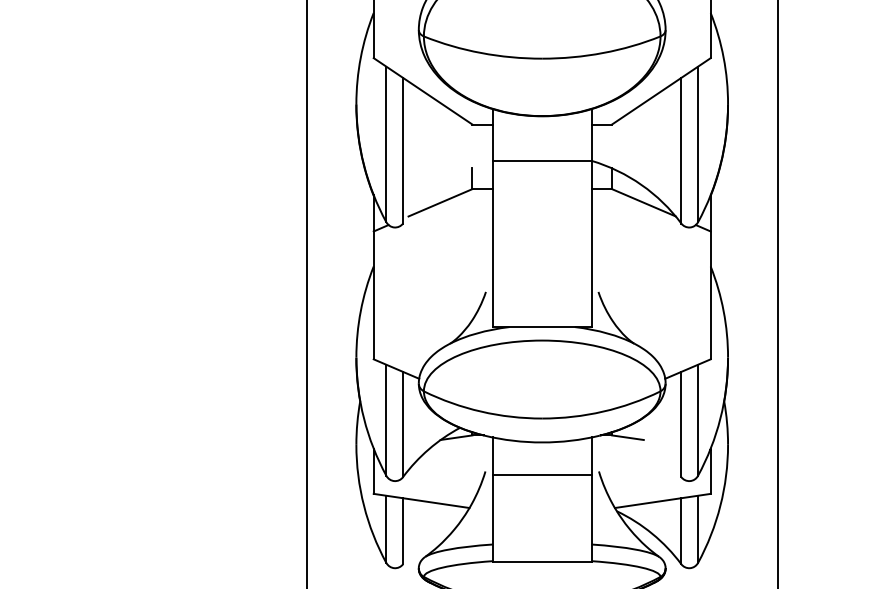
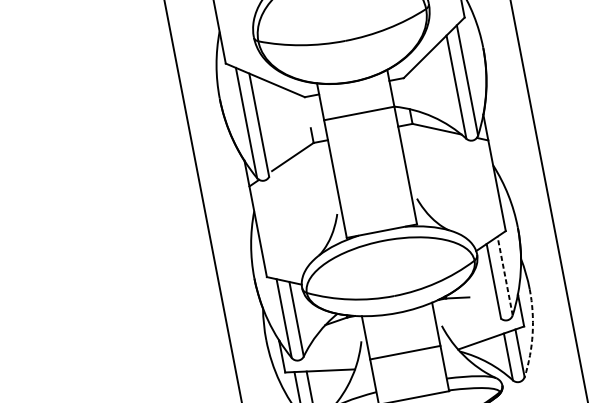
line: (698, 420) -> (505, 276), solid -> dashed
line: (541, 475) -> (404, 352), moved
arc: (720, 505) -> (532, 333), solid -> dashed

